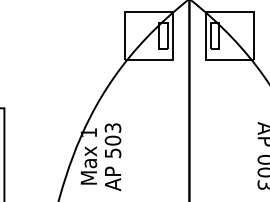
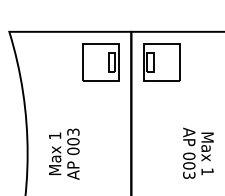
text: (113, 153) -> (73, 151), 503 -> 003

